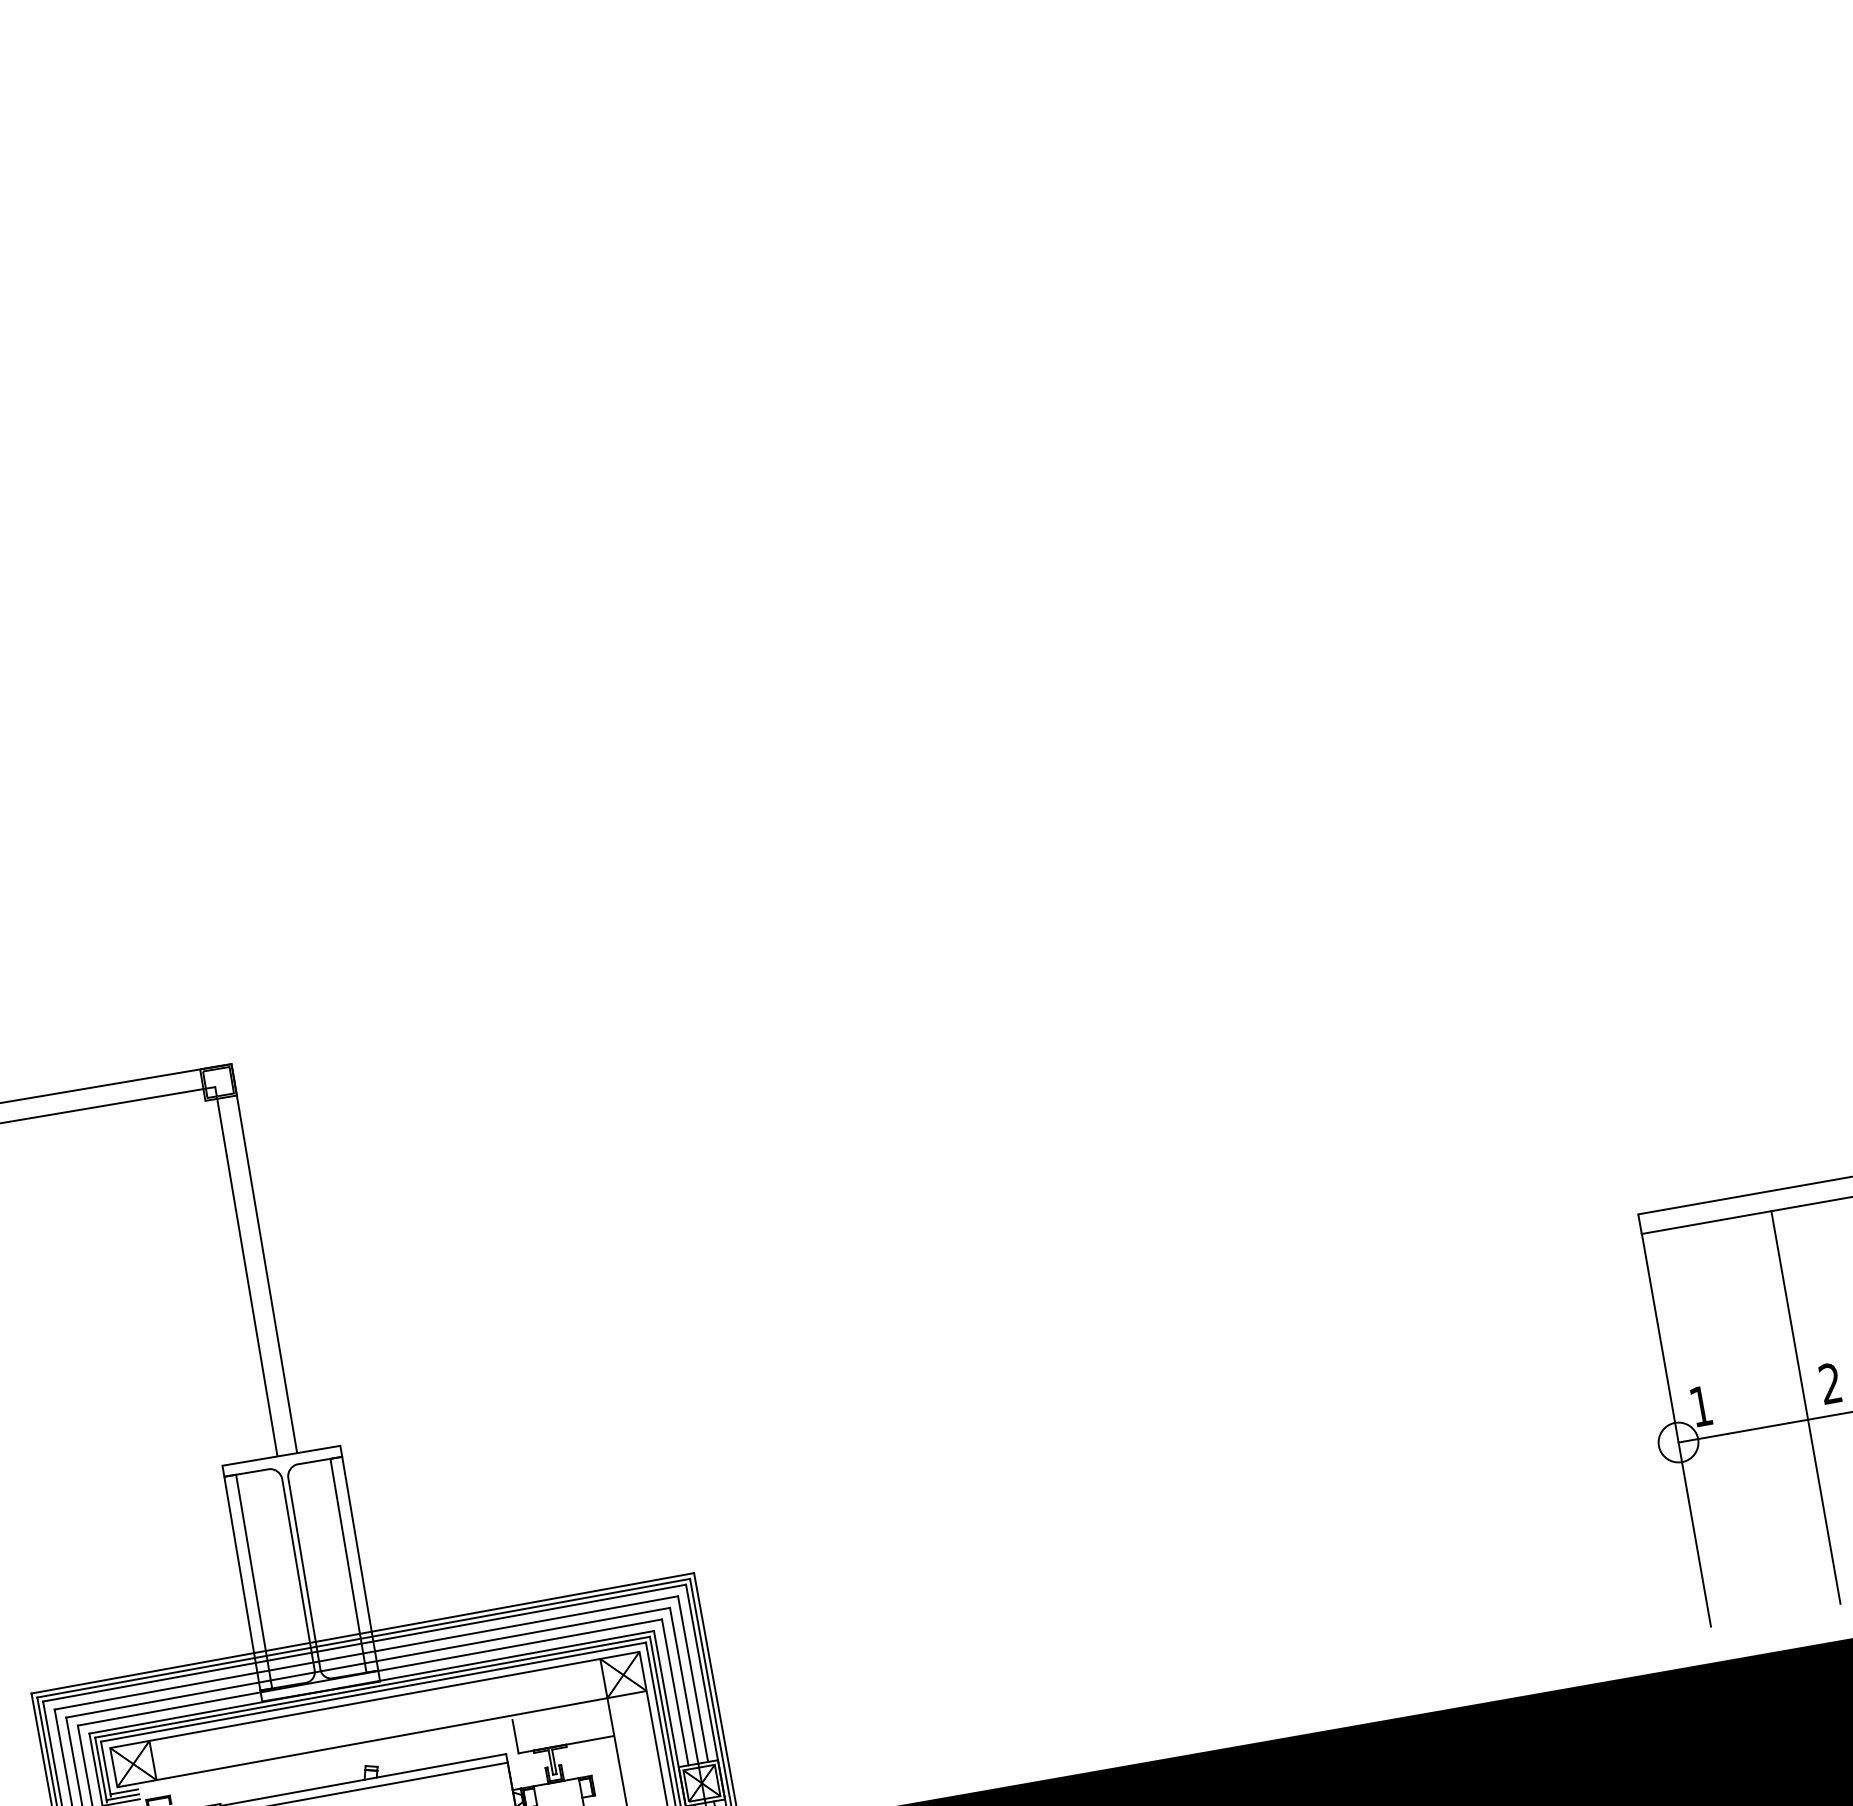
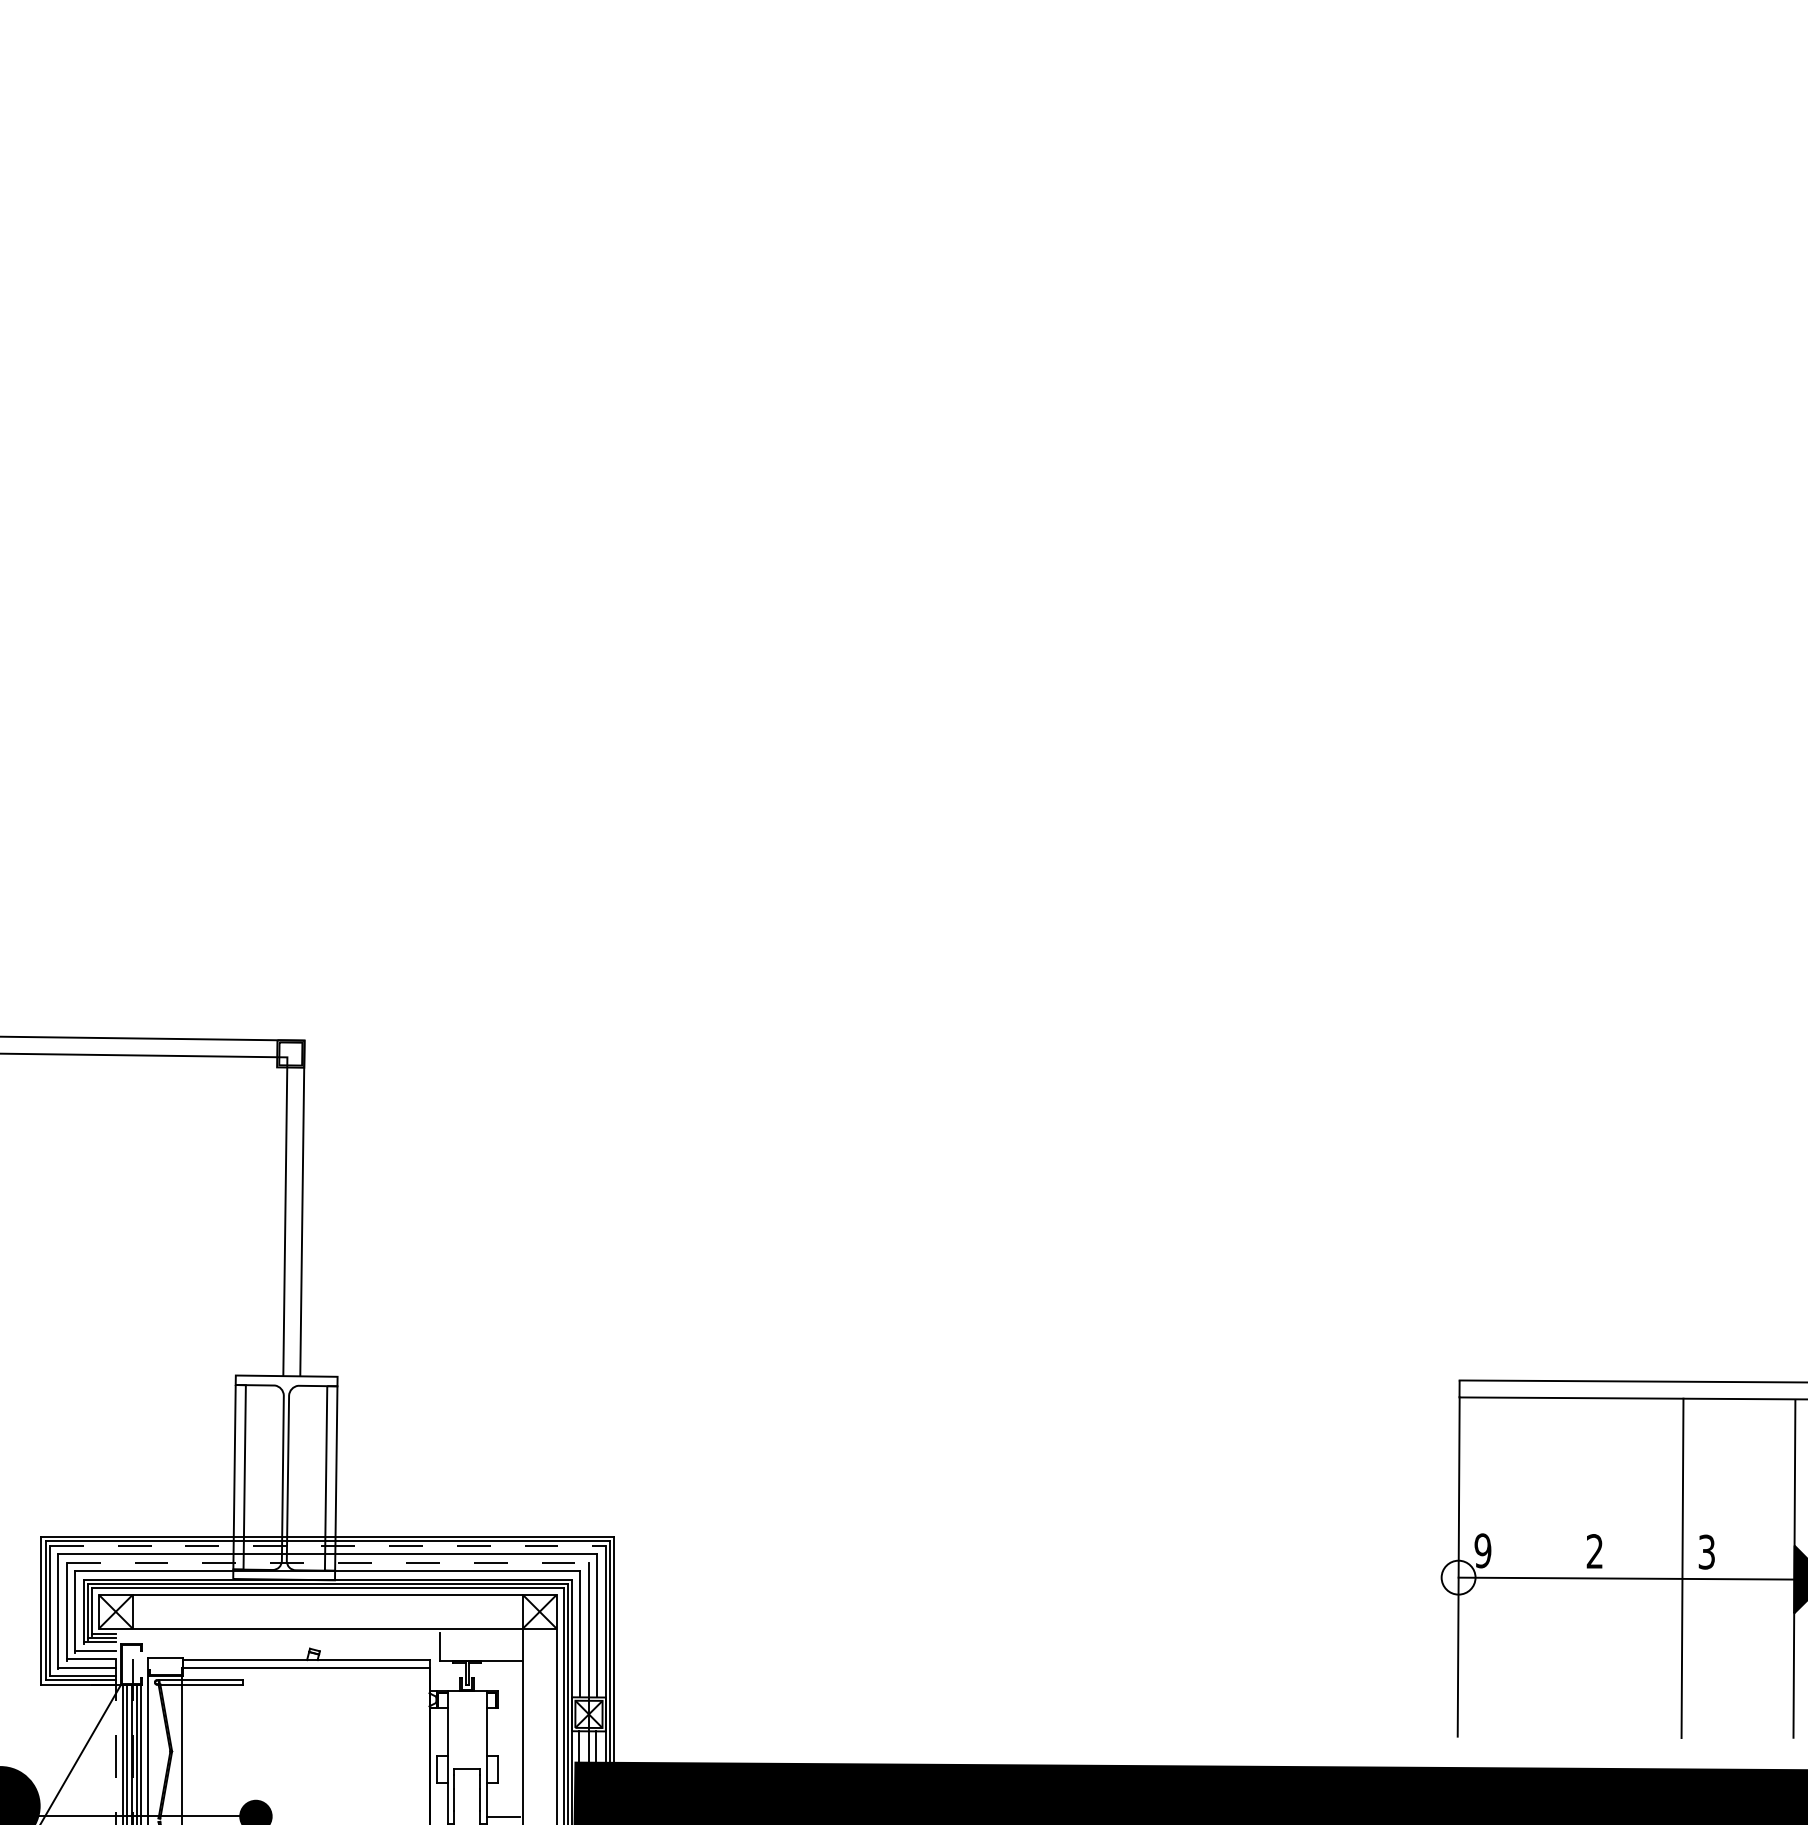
text: (1700, 1406) -> (1482, 1550), 1 -> 9
line: (1805, 1407) -> (1570, 1567), removed
line: (365, 1642) -> (328, 1545), solid -> dashed
line: (368, 1662) -> (328, 1562), solid -> dashed

